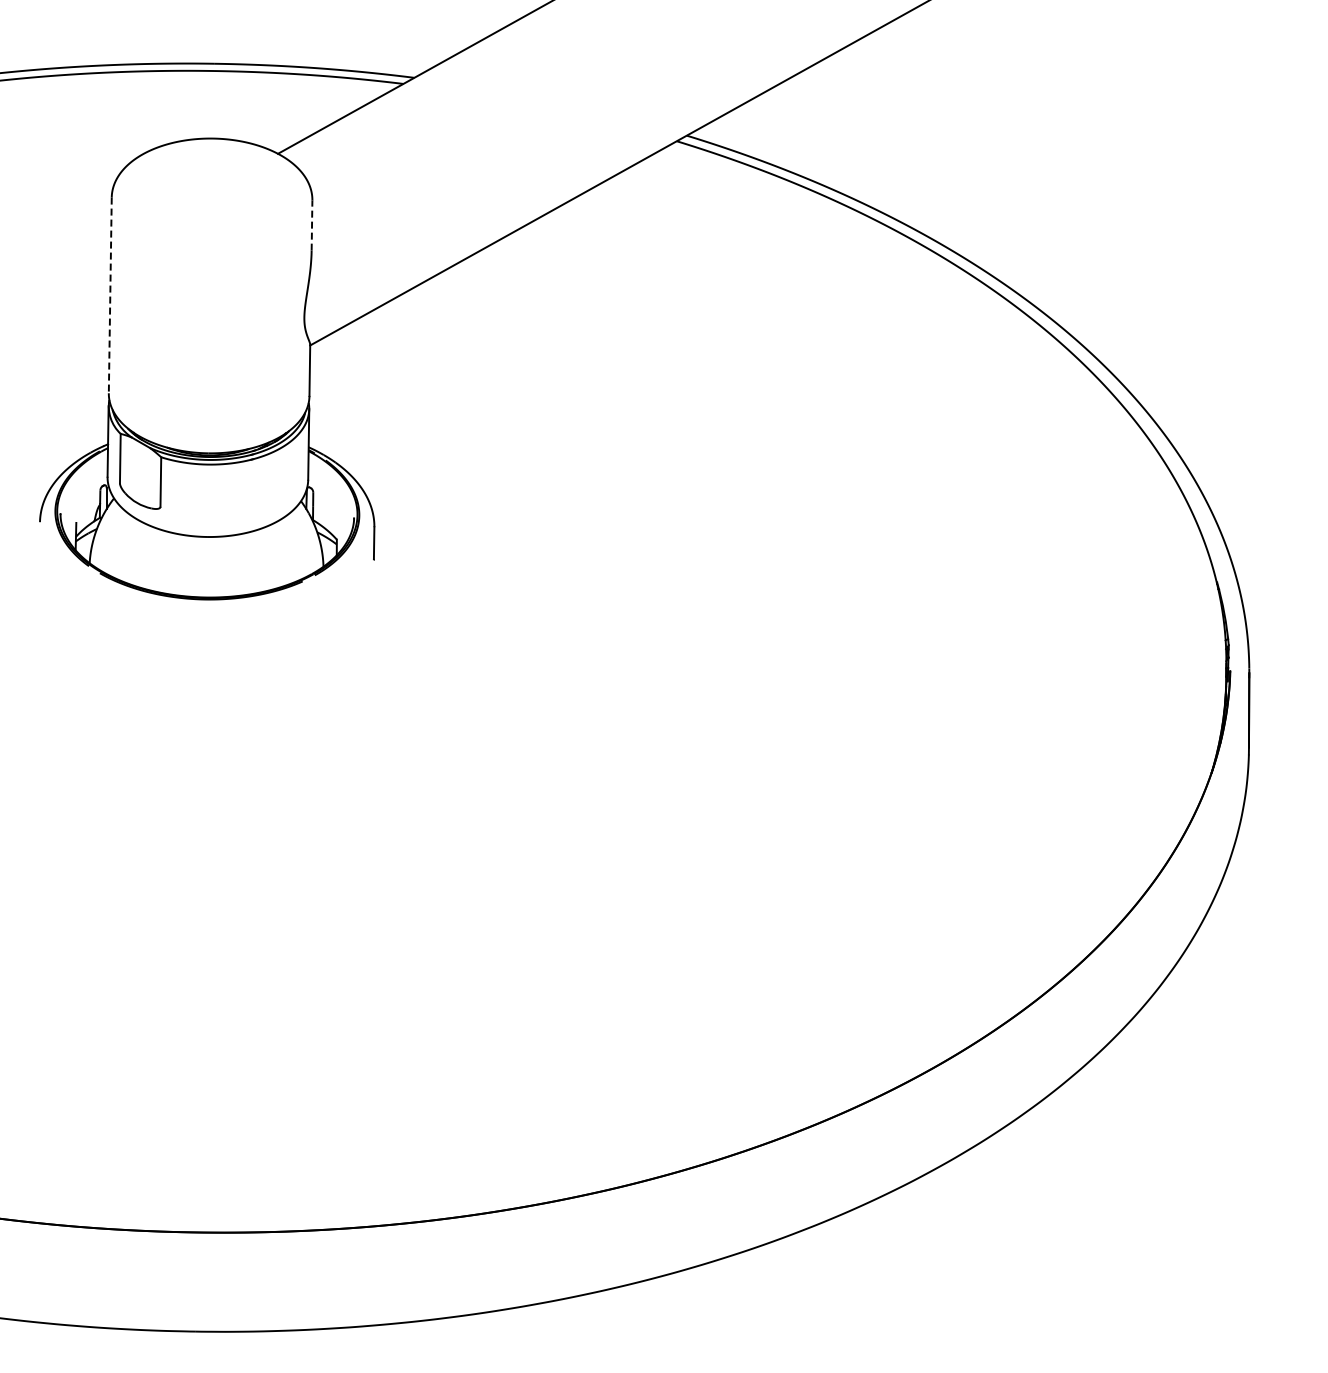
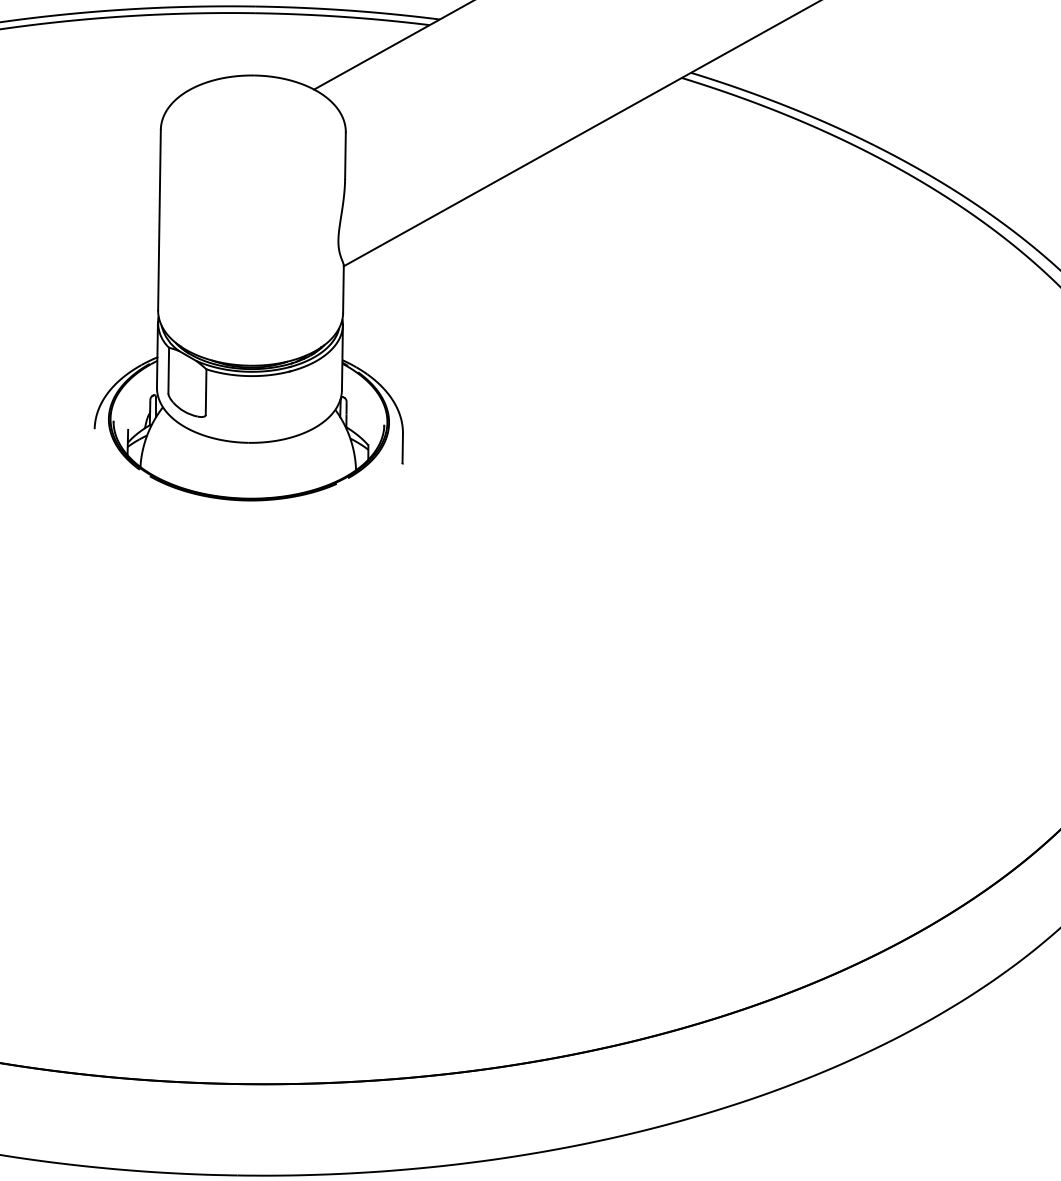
line: (312, 225) -> (345, 155), dashed -> solid
line: (110, 295) -> (159, 220), dashed -> solid

